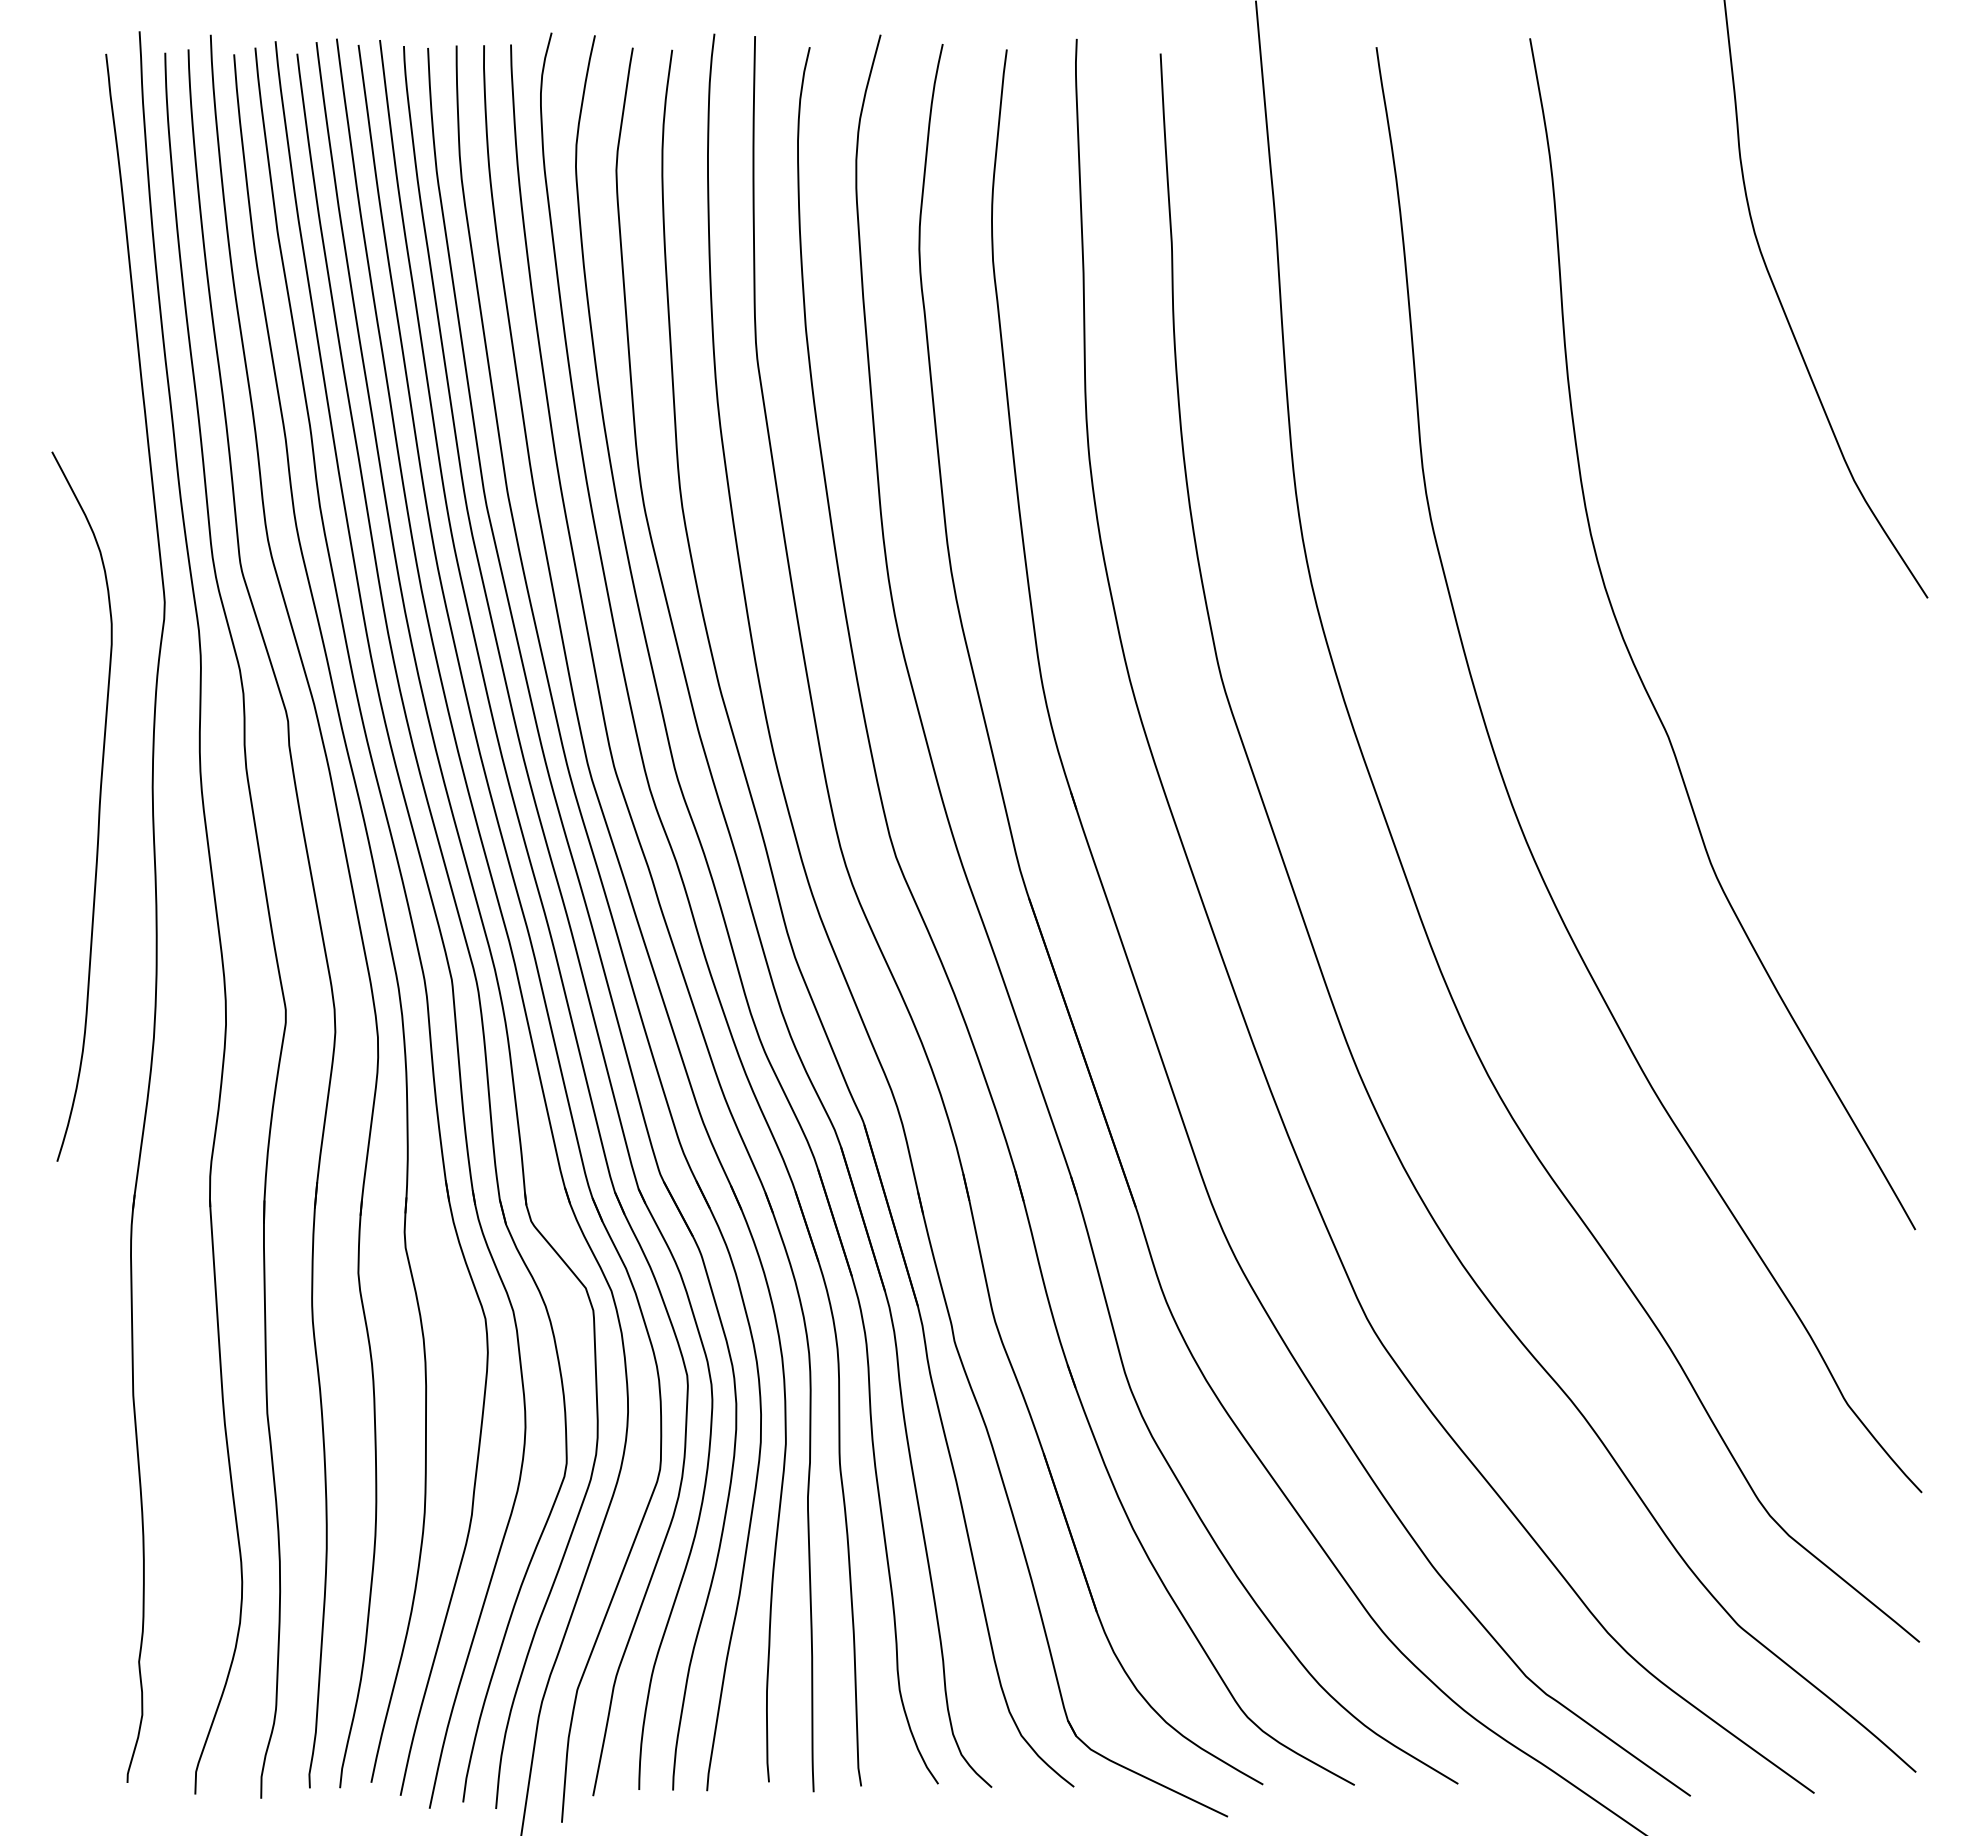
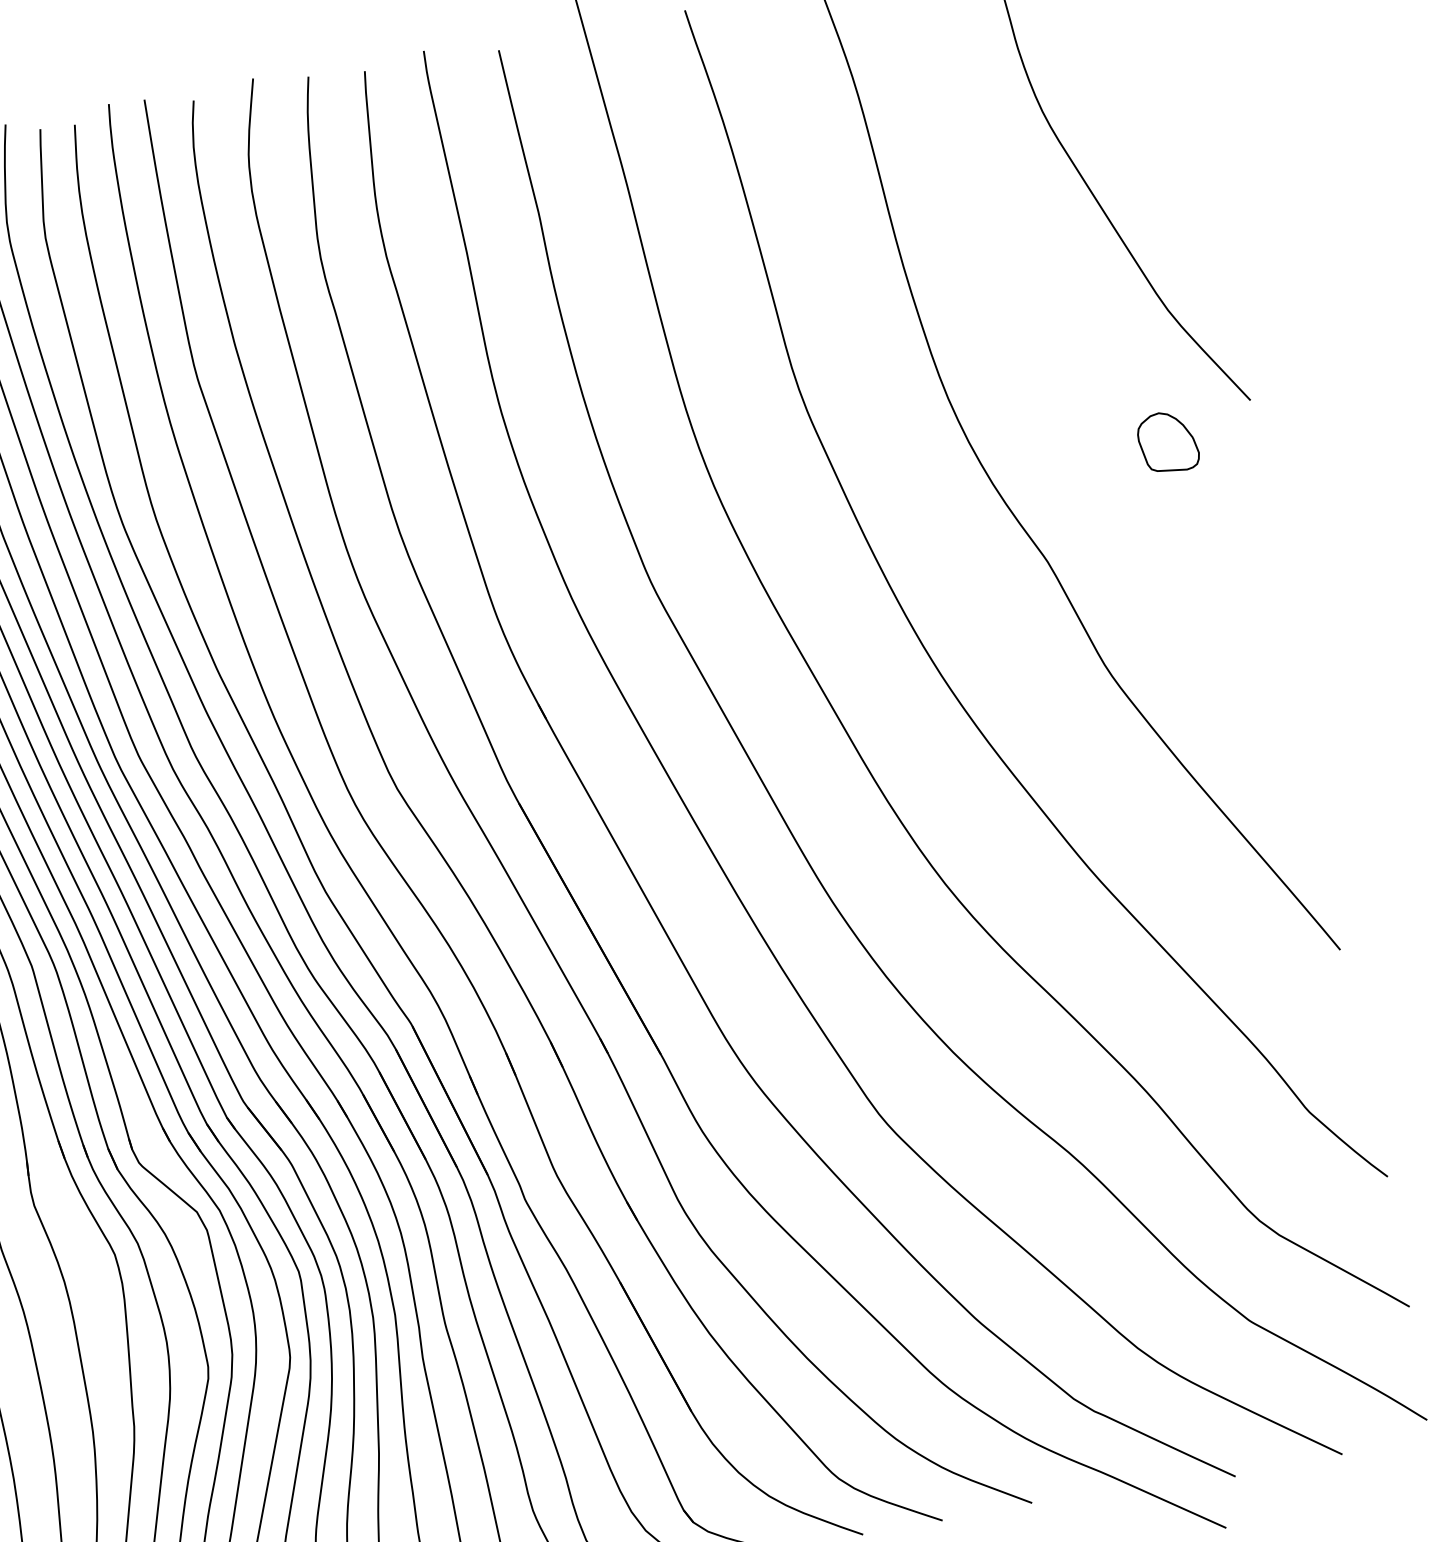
part: (1827, 627) -> (1168, 441), added

